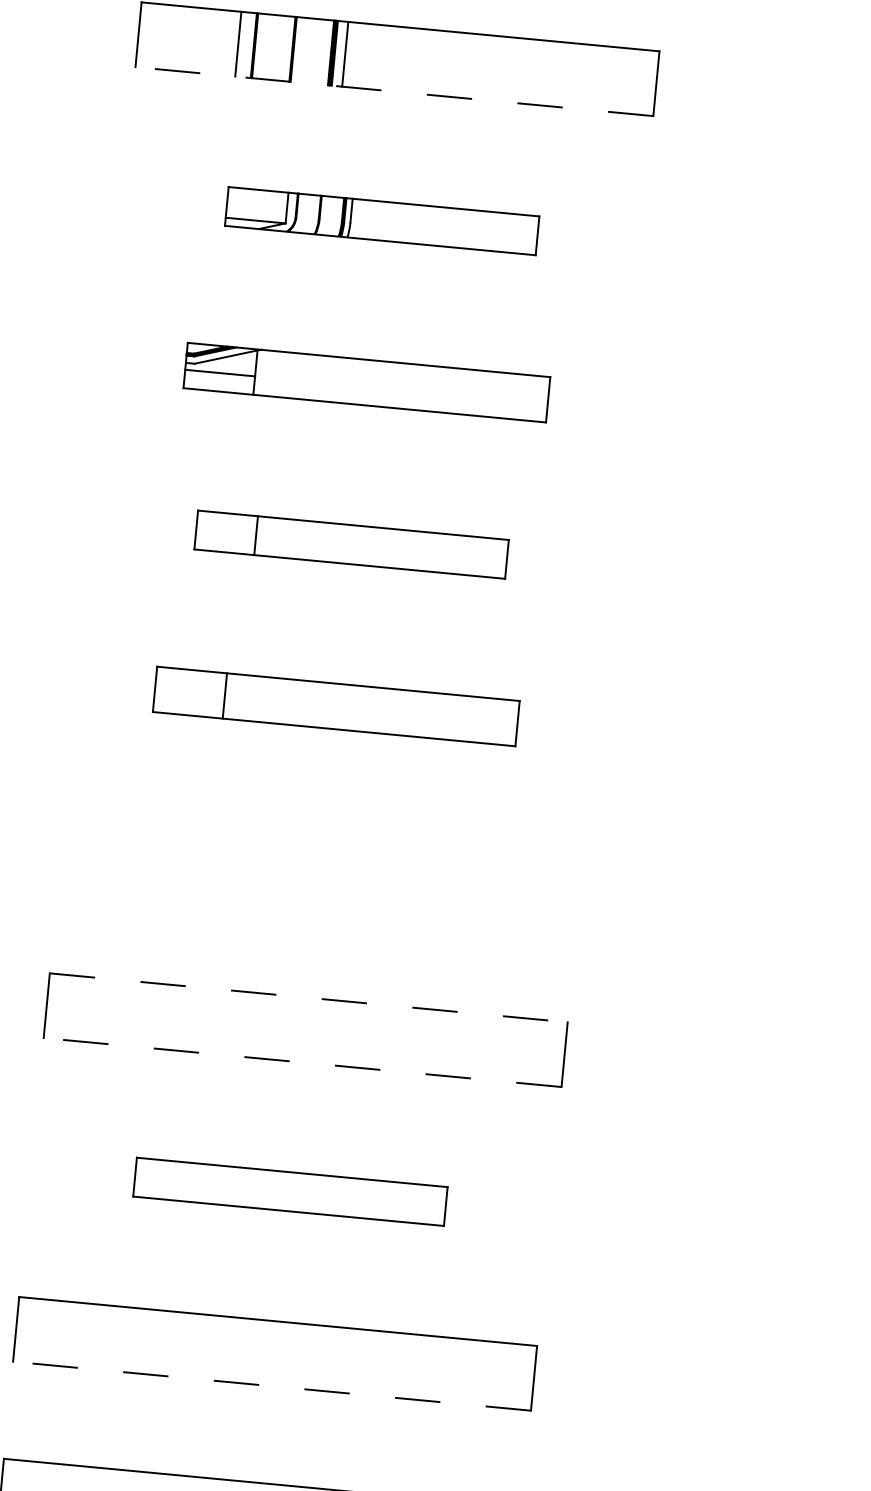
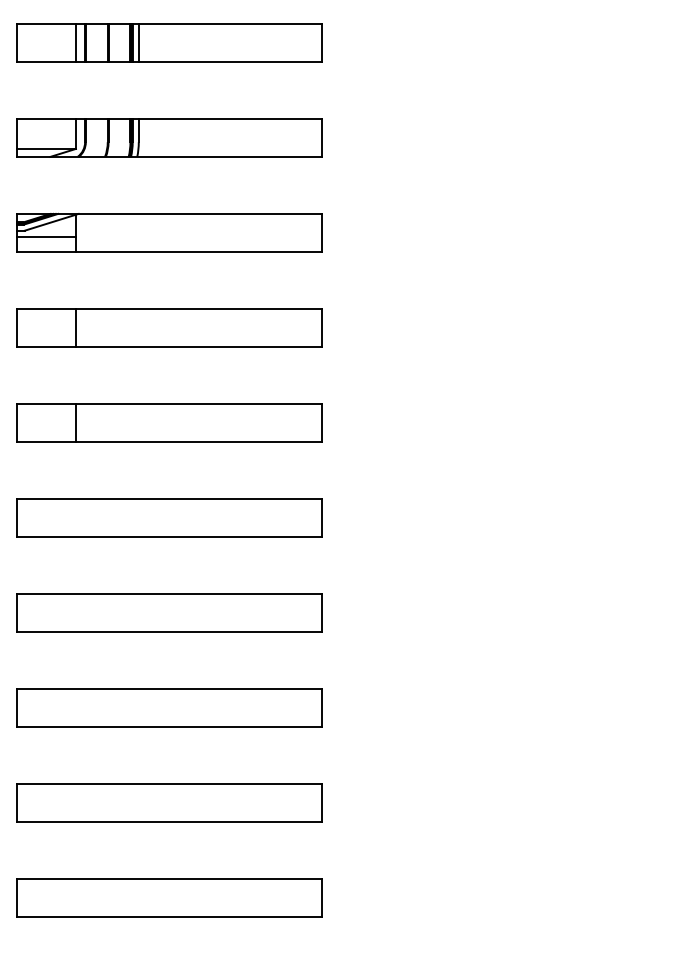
line: (392, 90) -> (168, 61), dashed -> solid
part: (382, 220) -> (169, 137), size x1.67
part: (367, 382) -> (169, 232), size x1.43
part: (351, 543) -> (169, 327), size x1.67
part: (336, 705) -> (169, 422), size x1.43
part: (321, 867) -> (169, 517), added
line: (308, 998) -> (169, 594), dashed -> solid
line: (300, 1062) -> (168, 632), dashed -> solid
part: (290, 1190) -> (169, 707), size x1.67
line: (270, 1386) -> (168, 822), dashed -> solid

